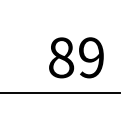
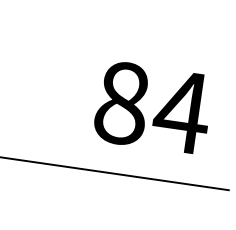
text: (90, 57) -> (180, 110), 89 -> 84

